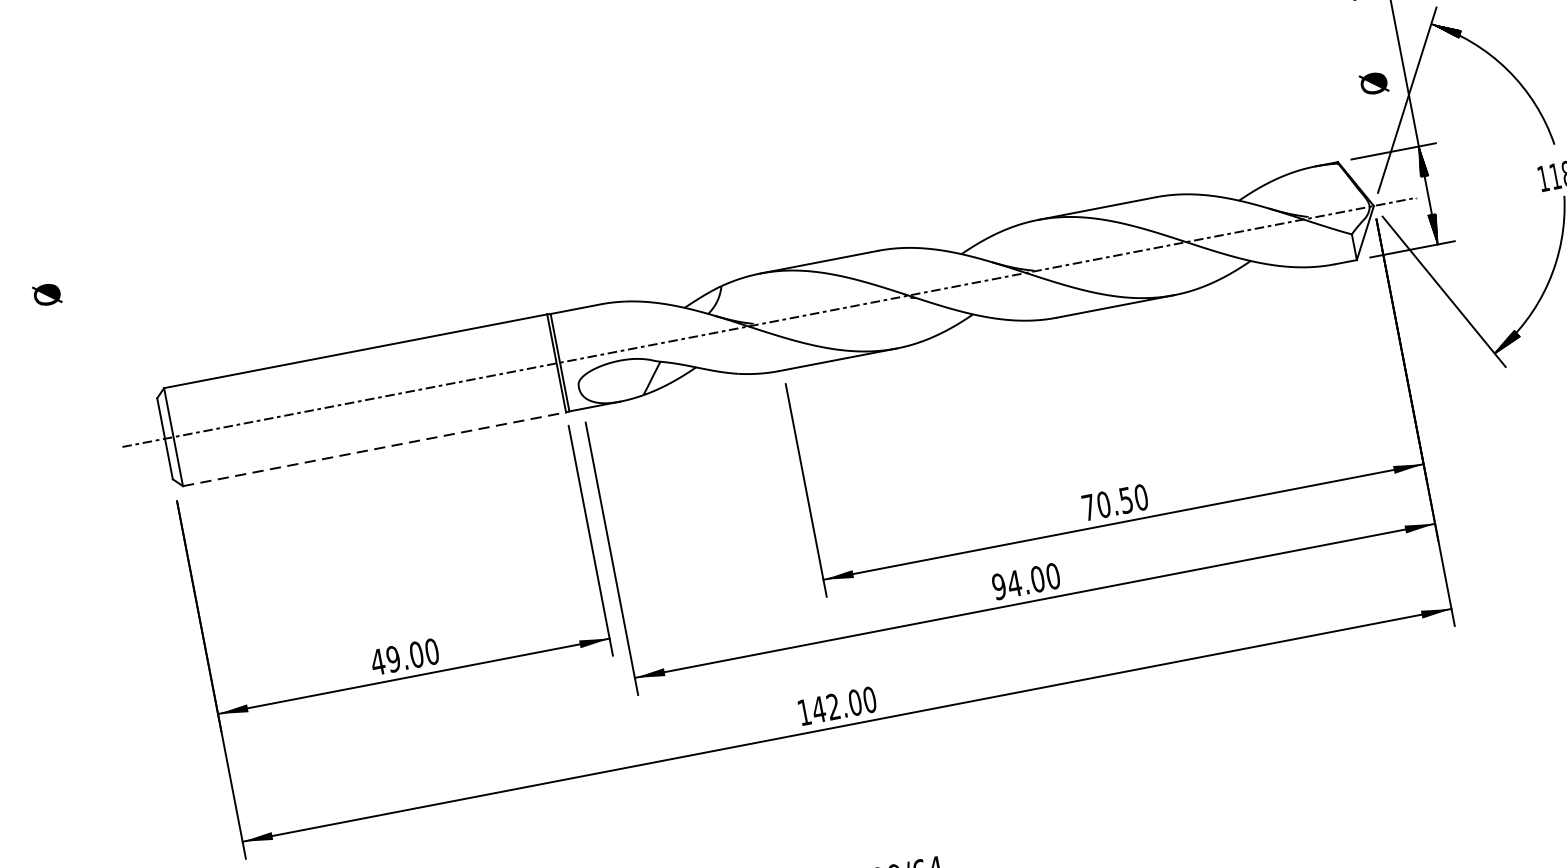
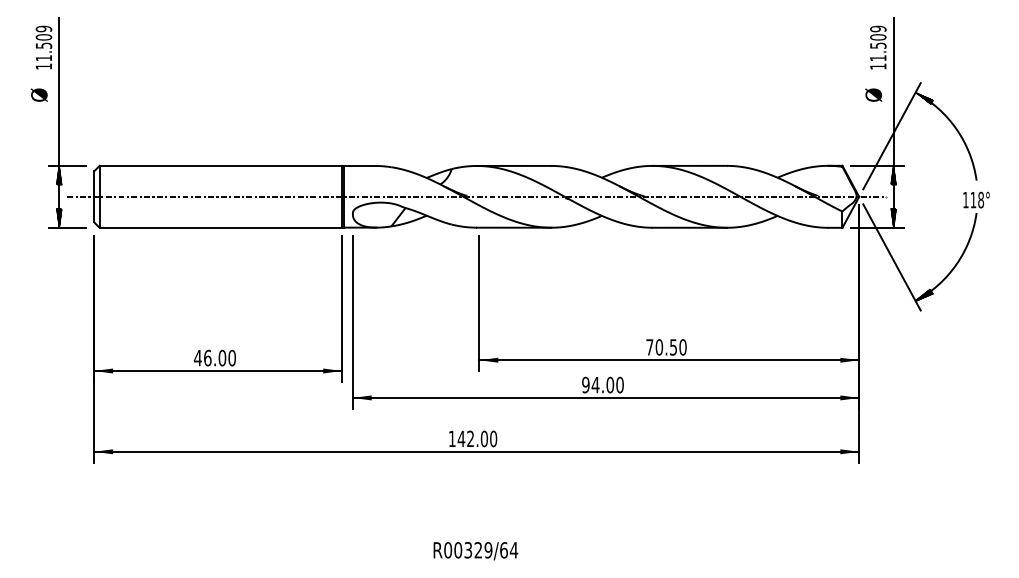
text: (1373, 82) -> (873, 94), moved
part: (89, 331) -> (60, 122), added
line: (375, 448) -> (221, 227), dashed -> solid
text: (392, 658) -> (207, 357), 49.00 -> 46.00

